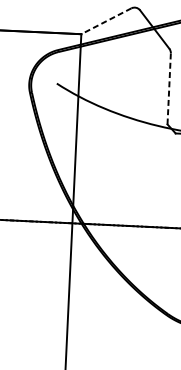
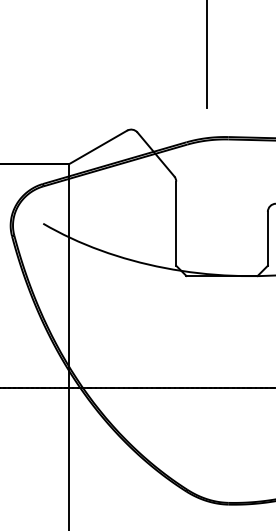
line: (105, 21) -> (97, 147), dashed -> solid
line: (169, 88) -> (176, 223), dashed -> solid

